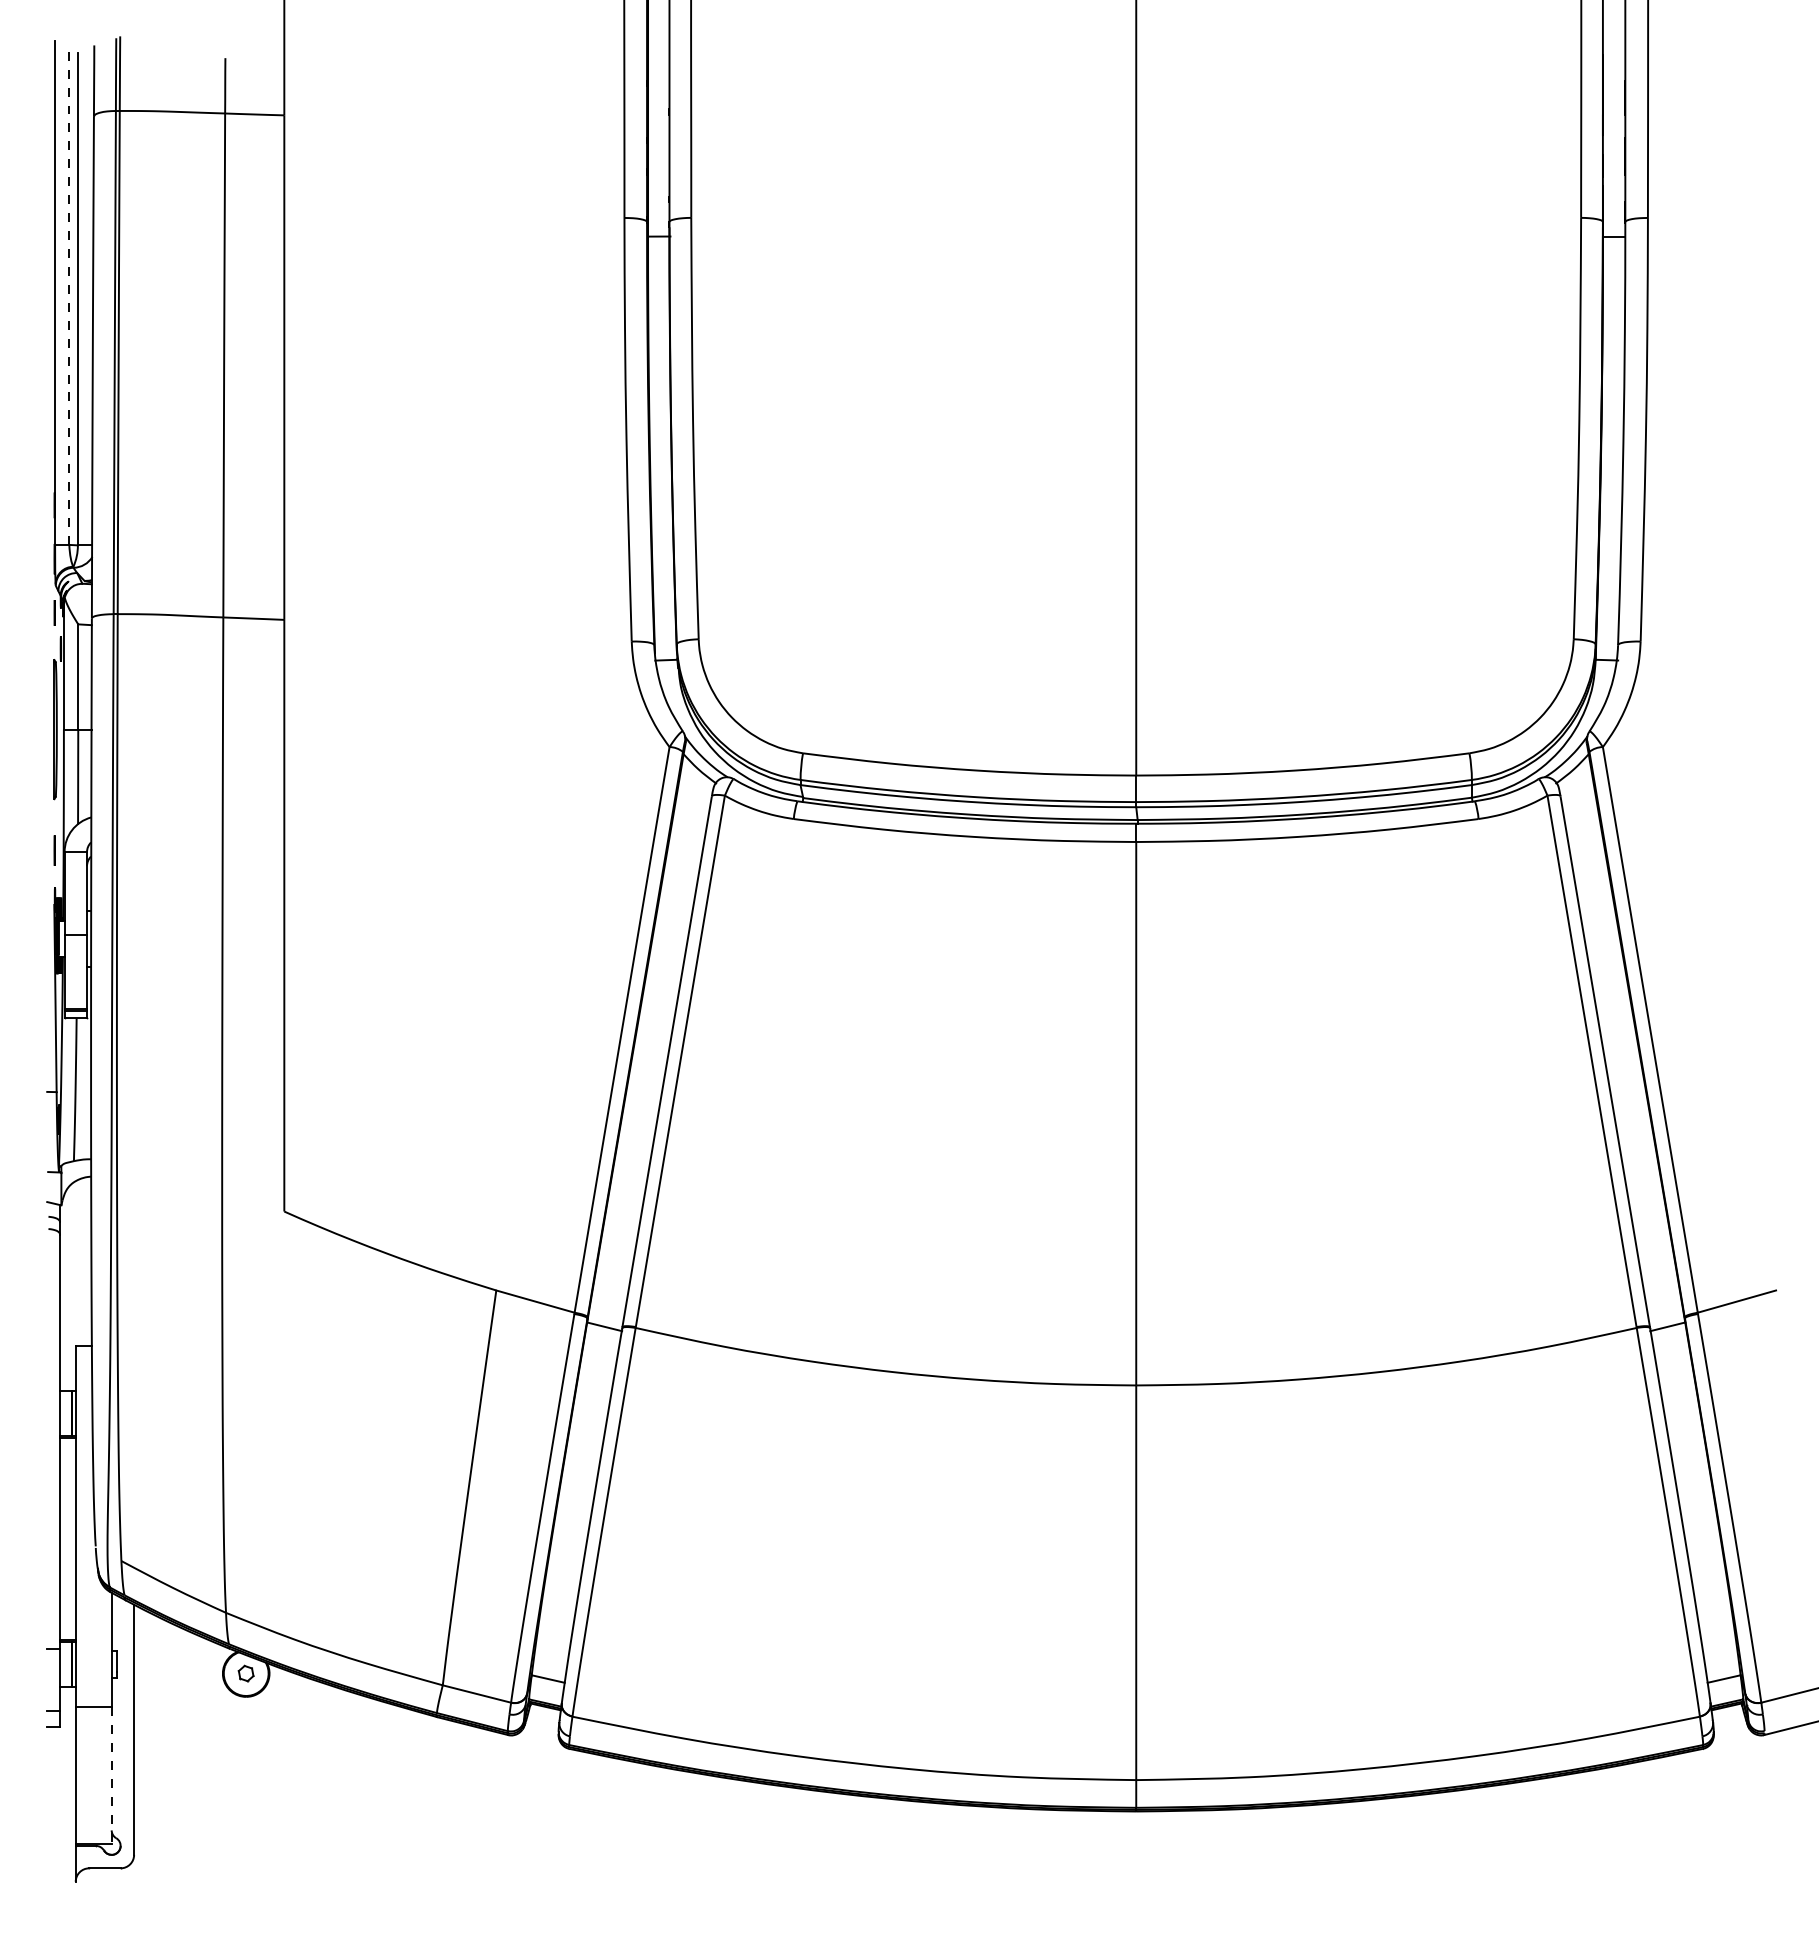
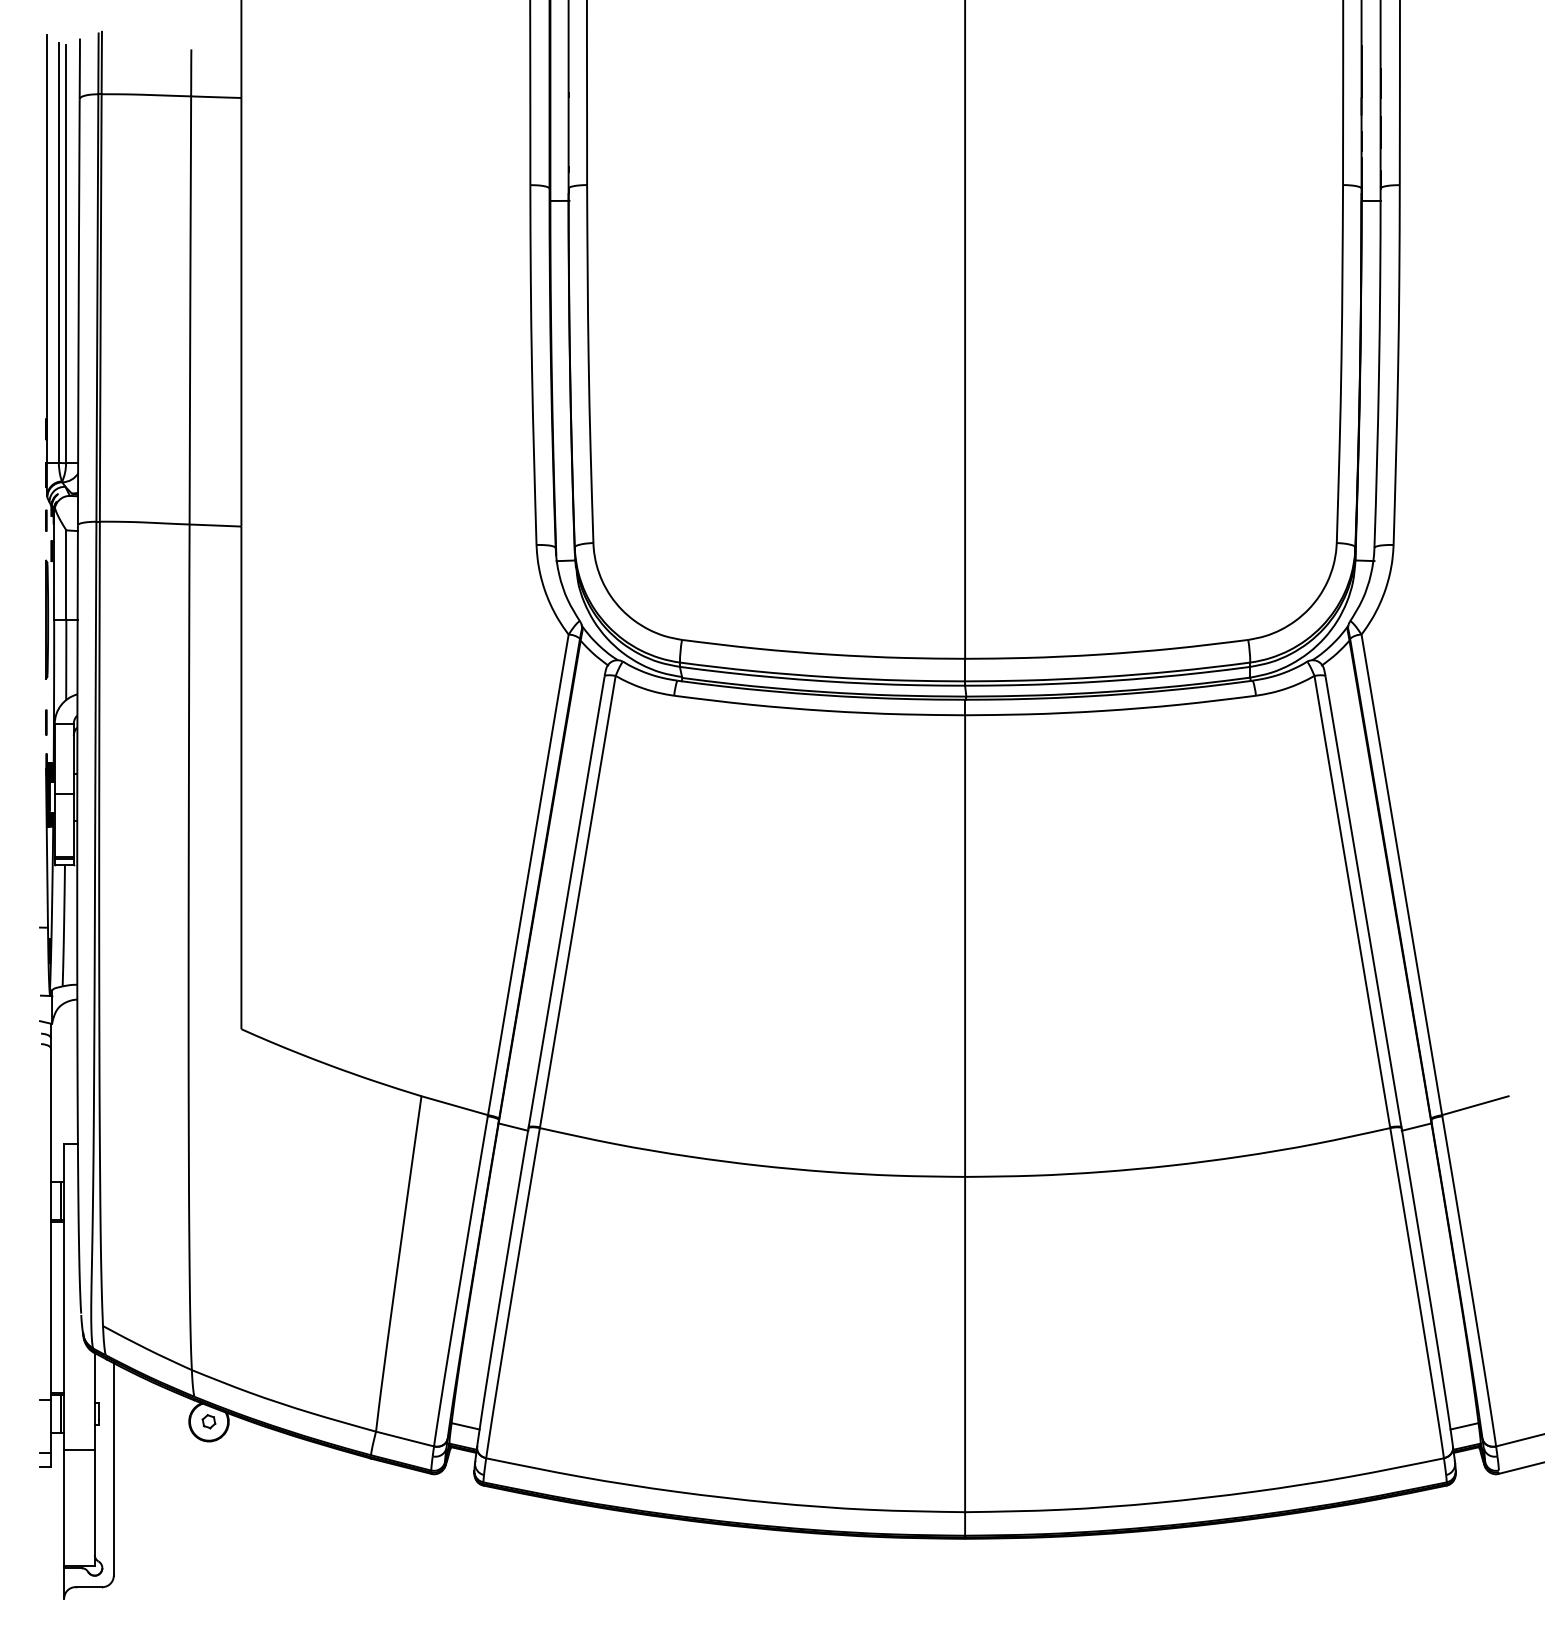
line: (69, 297) -> (58, 252), dashed -> solid
line: (111, 1775) -> (94, 1508), dashed -> solid

